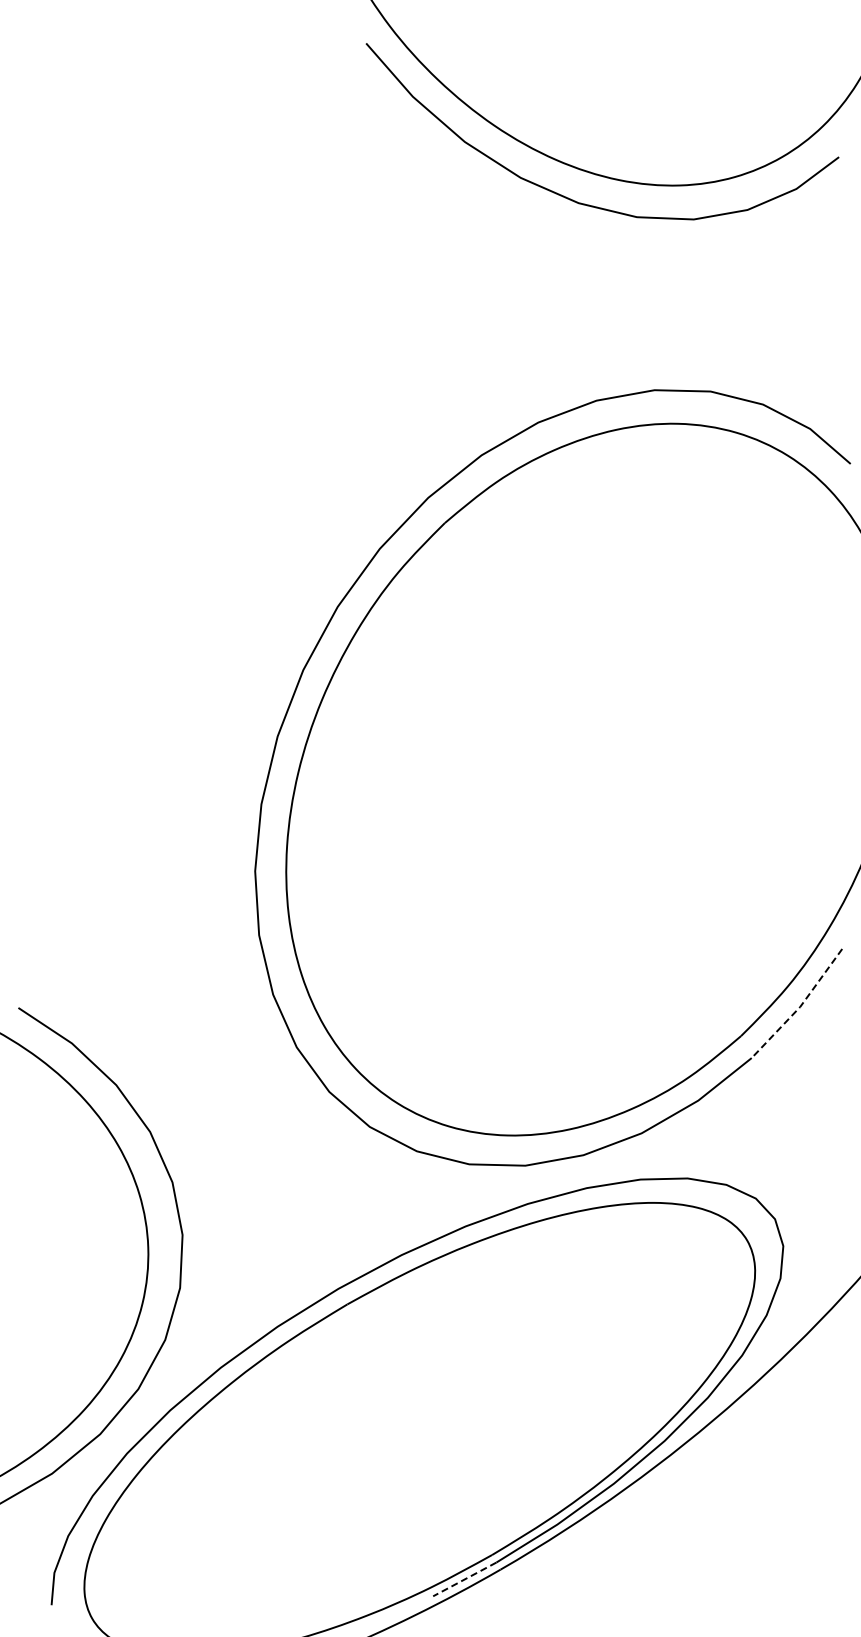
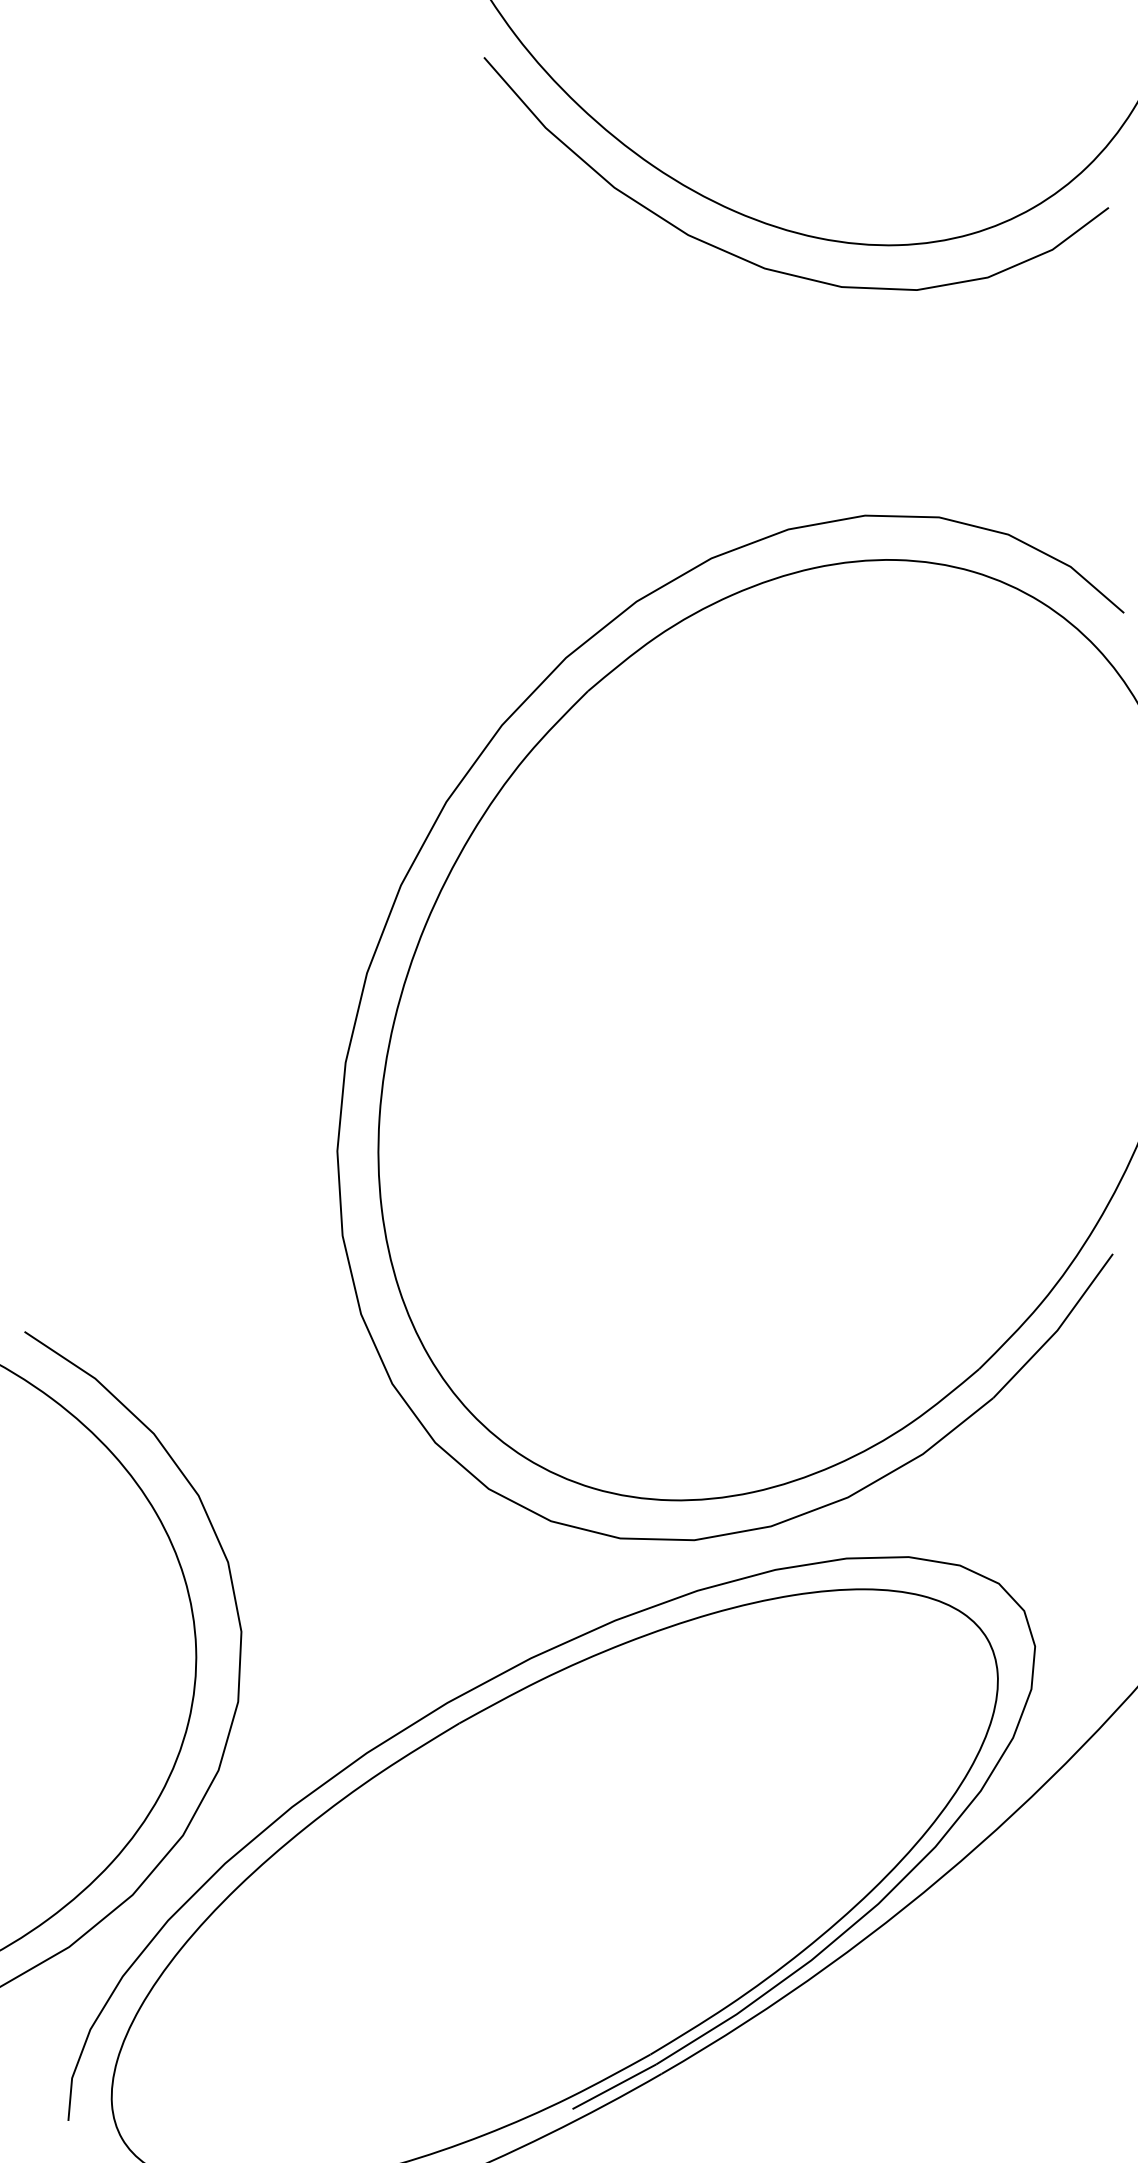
line: (800, 1007) -> (1057, 1331), dashed -> solid
line: (464, 1579) -> (613, 2086), dashed -> solid

